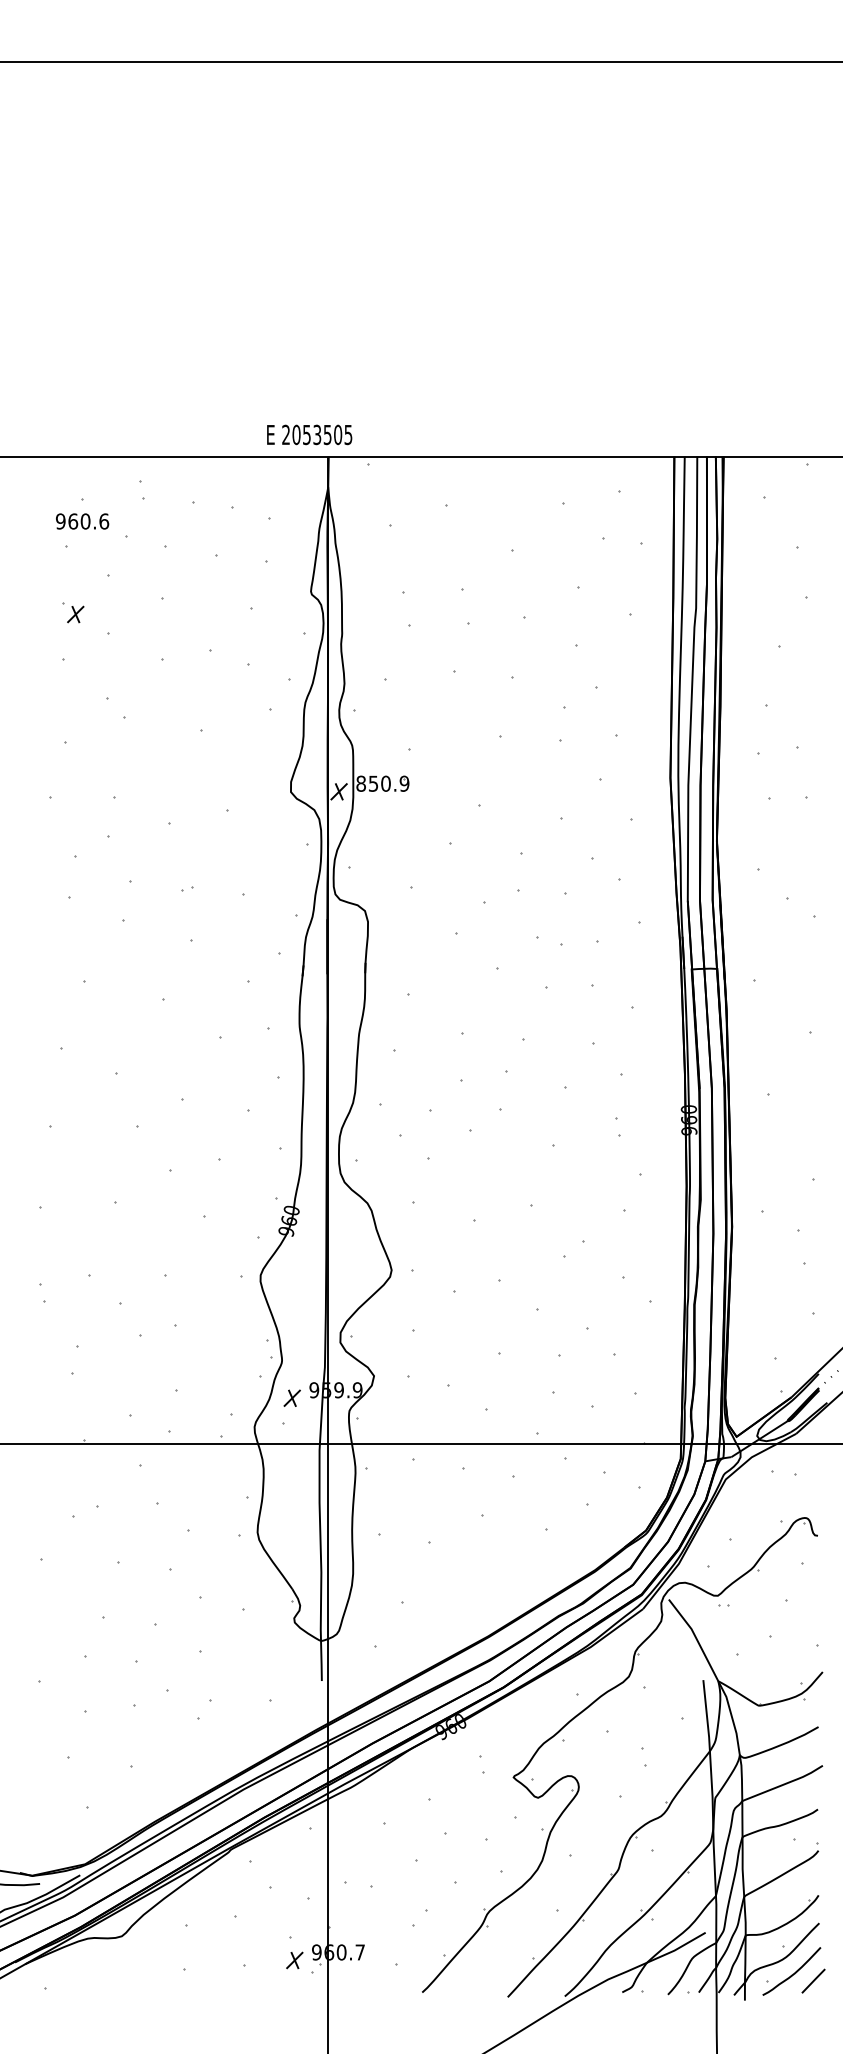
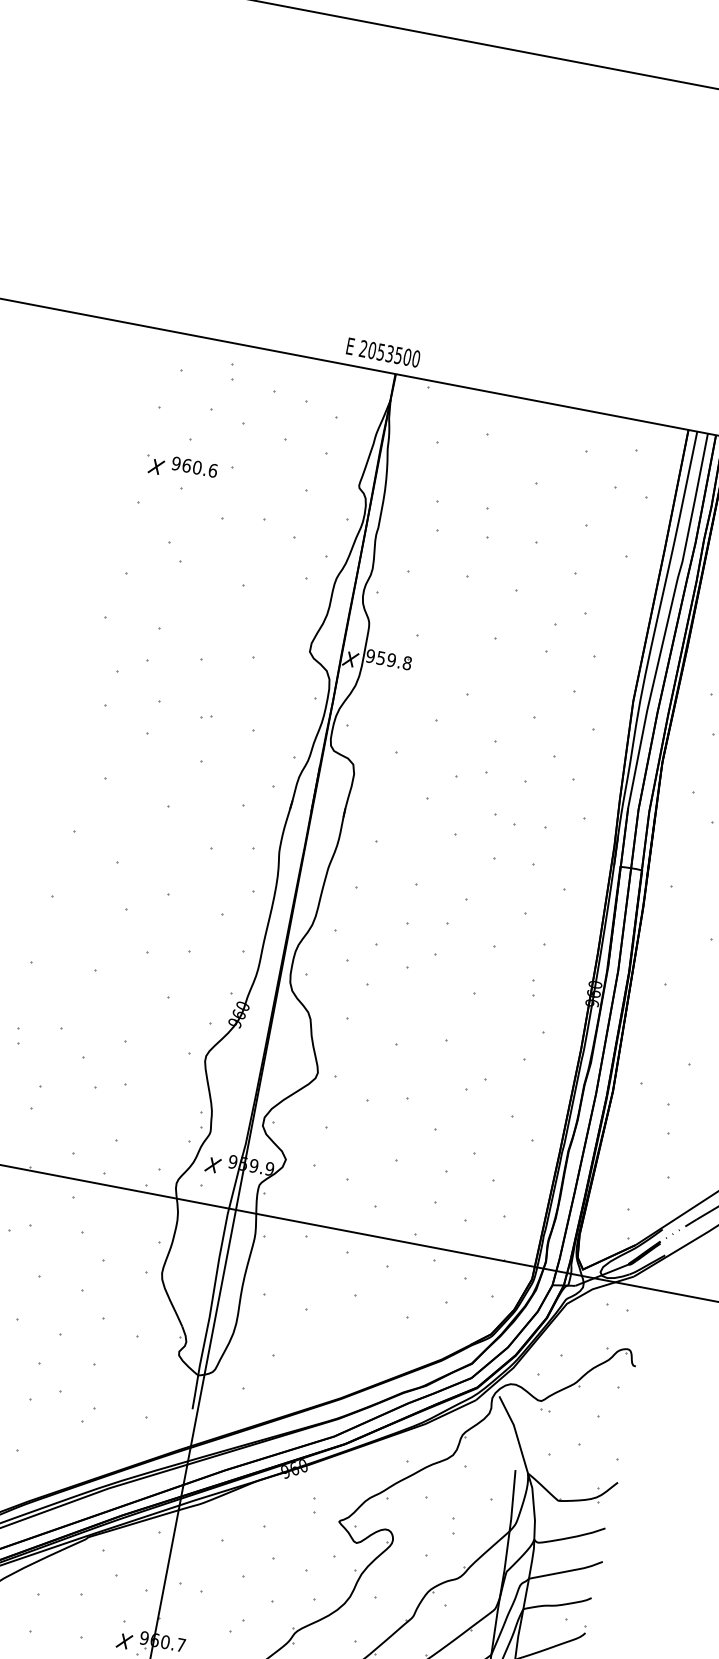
text: (348, 434) -> (416, 358), 2053505 -> 2053500
text: (82, 521) -> (194, 467), moved
text: (382, 783) -> (388, 659), 850.9 -> 959.8

